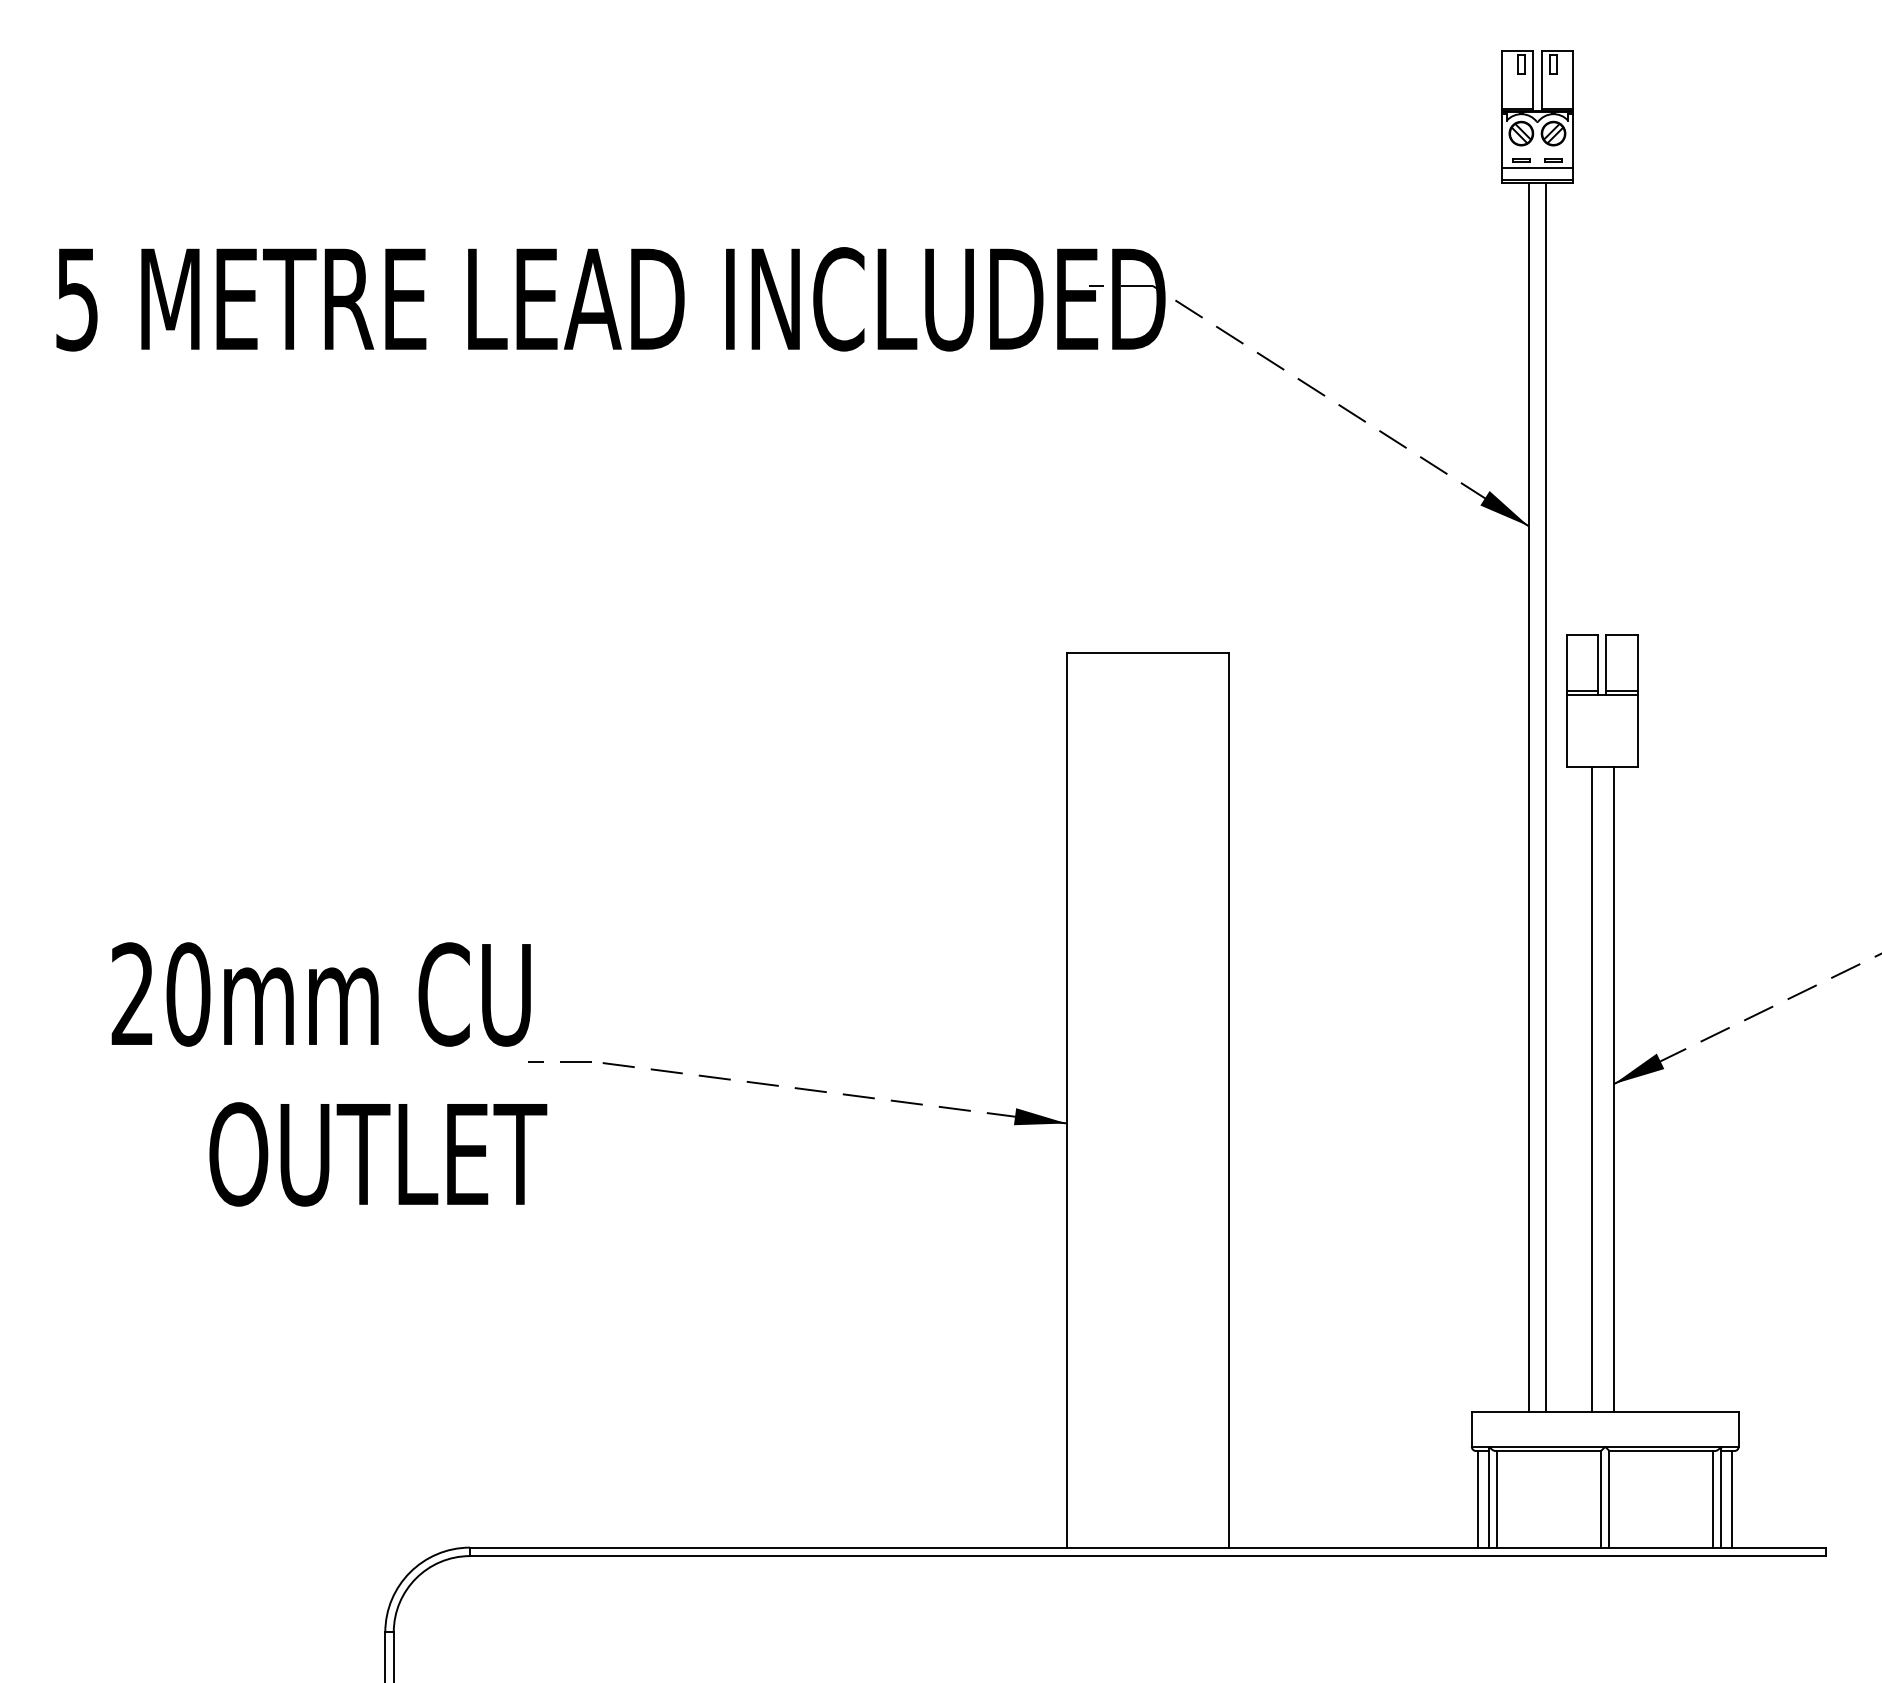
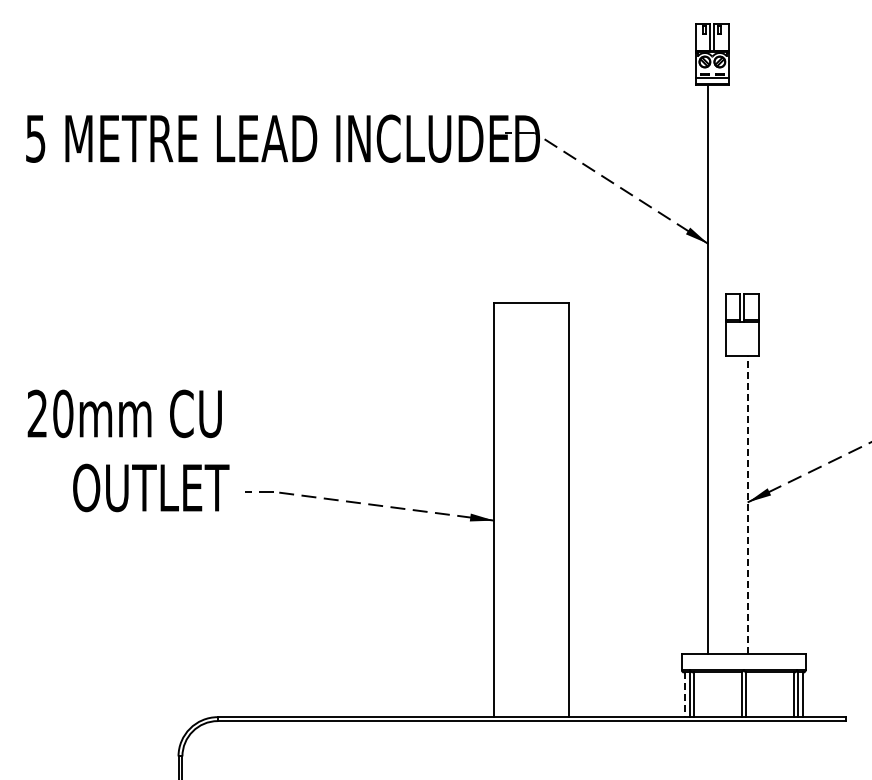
line: (1546, 797) -> (716, 369), removed
text: (329, 1073) -> (128, 450), moved
line: (1591, 1088) -> (737, 504), removed
line: (1613, 1088) -> (747, 504), solid -> dashed
line: (1477, 1500) -> (684, 695), solid -> dashed

